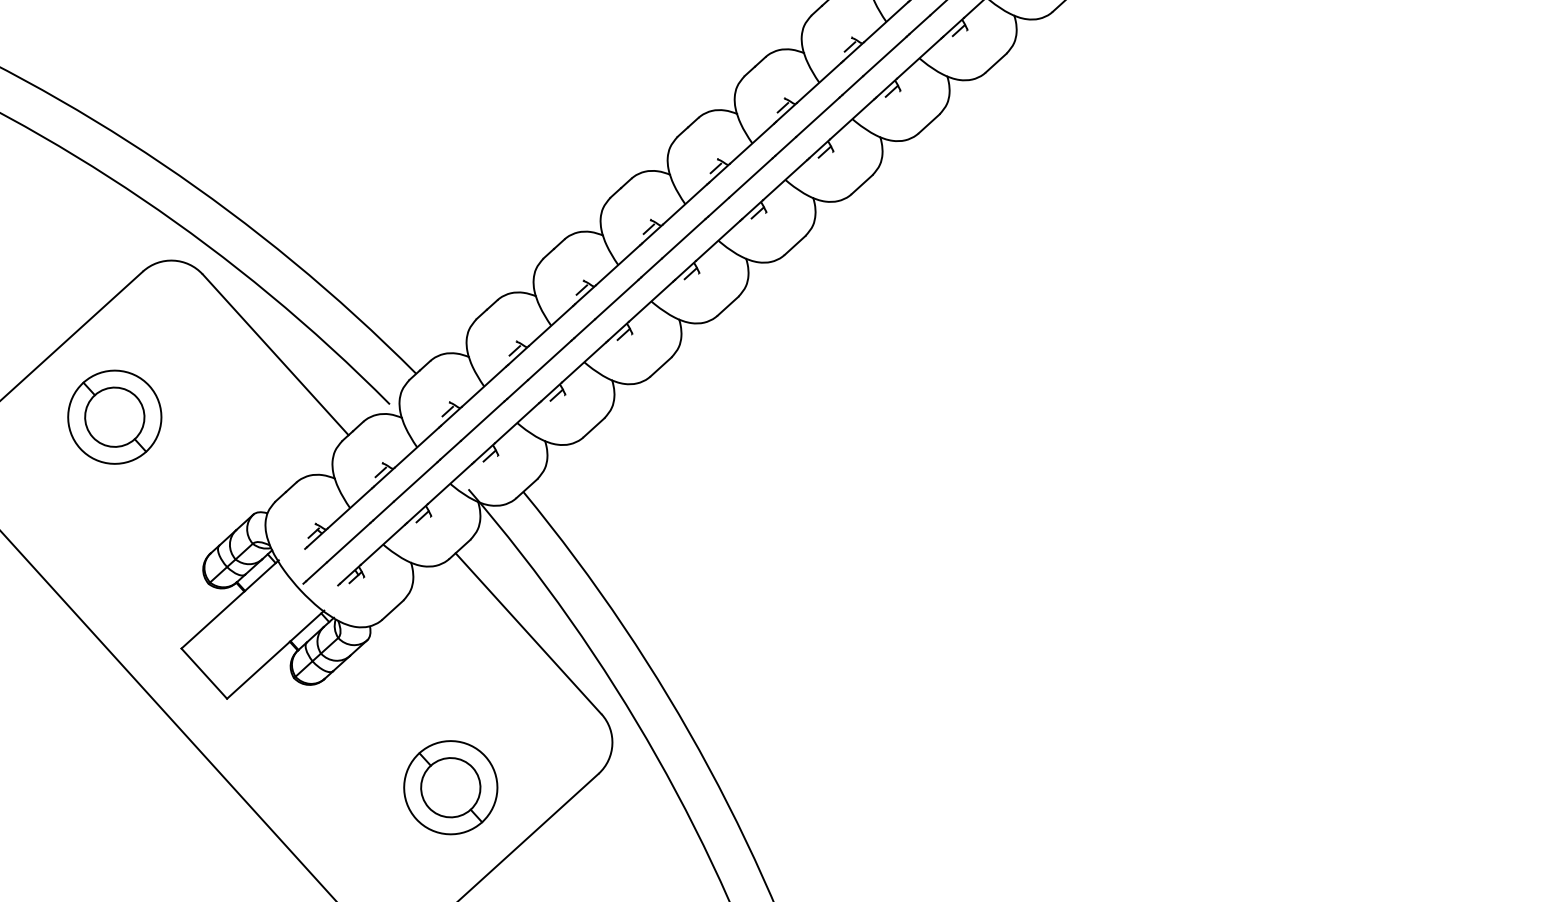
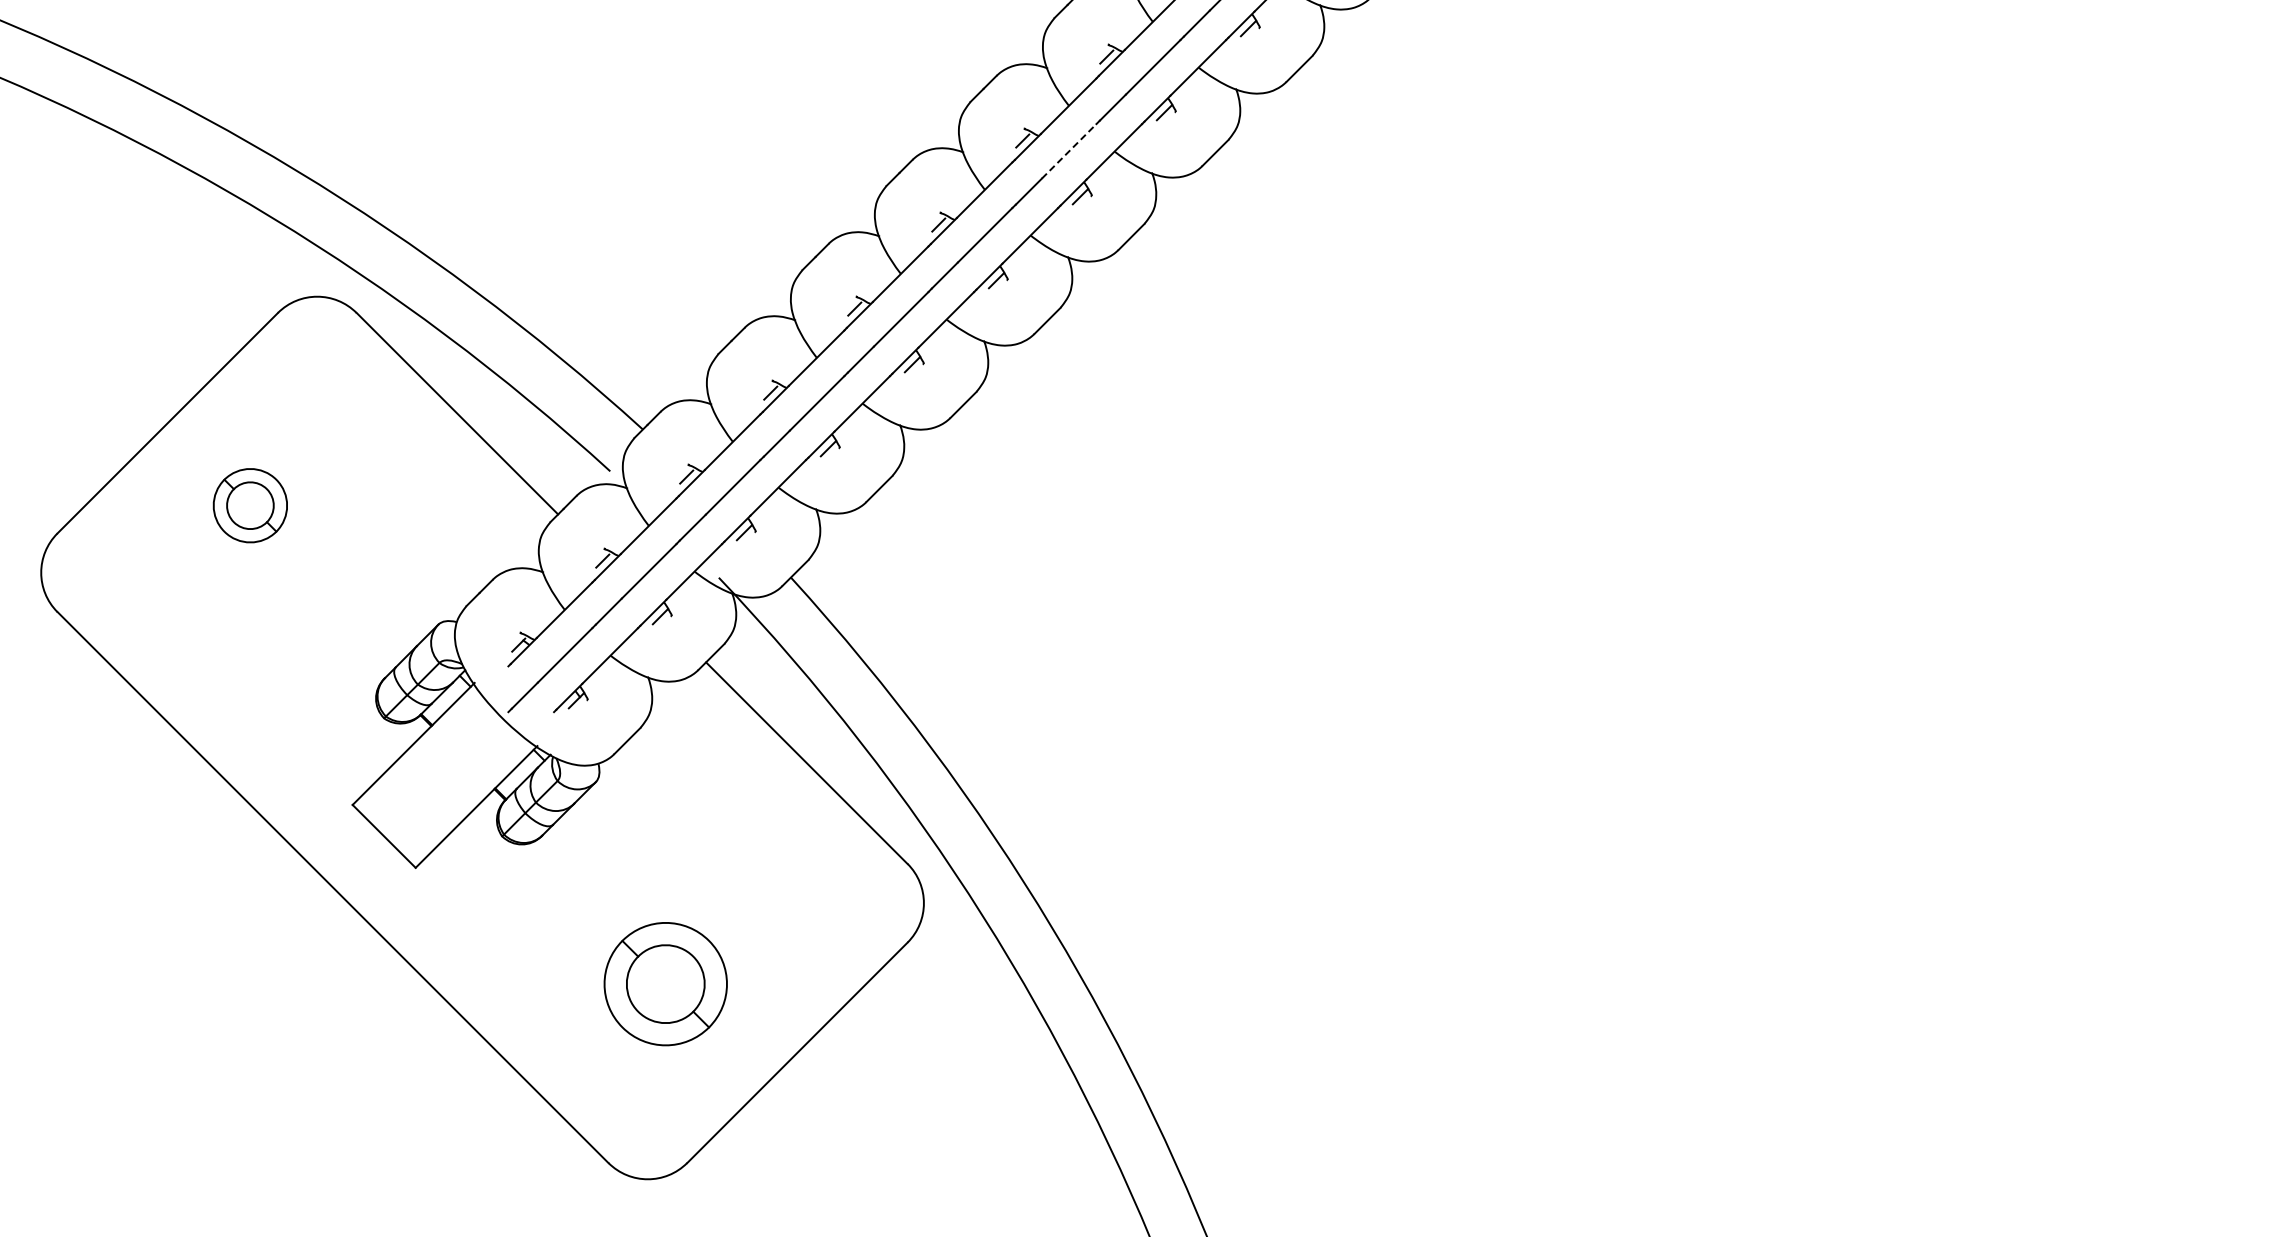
line: (751, 178) -> (1069, 151), solid -> dashed
part: (114, 416) -> (250, 505), size x0.6
part: (450, 787) -> (665, 984), moved

